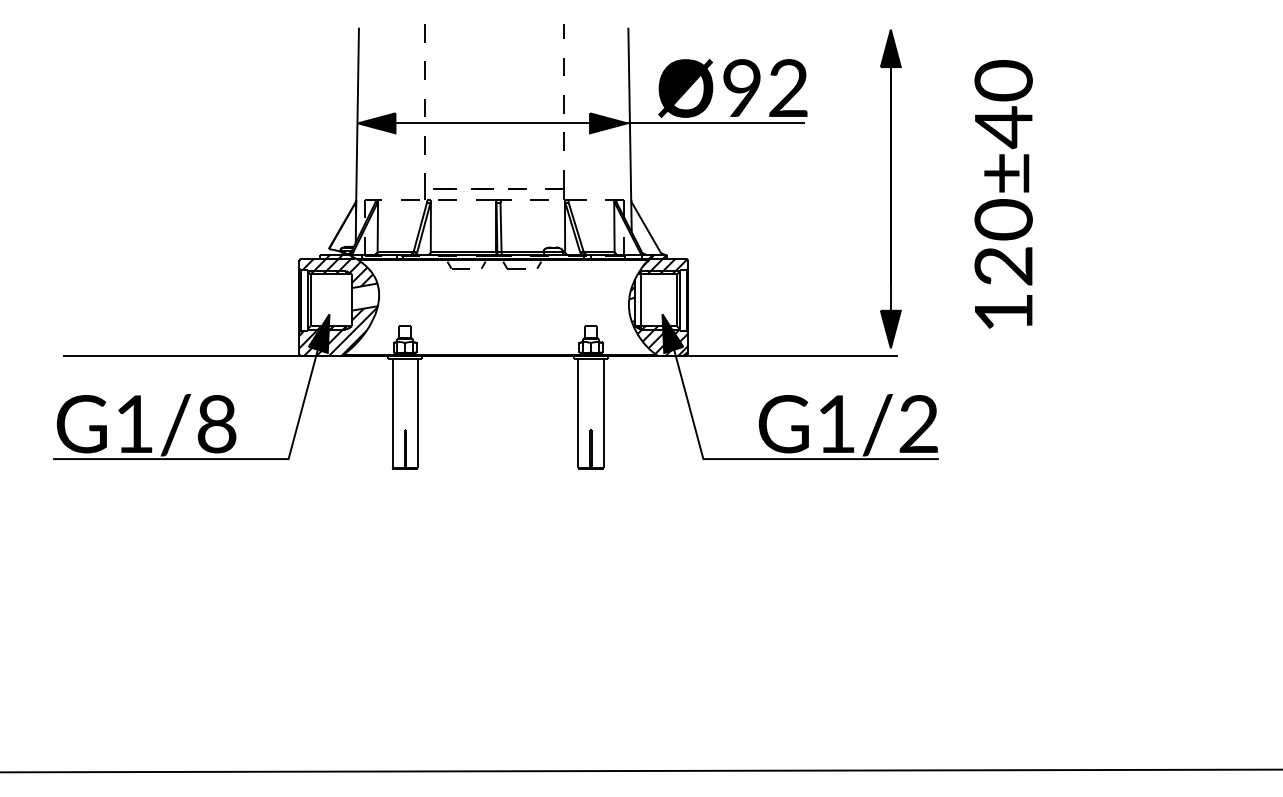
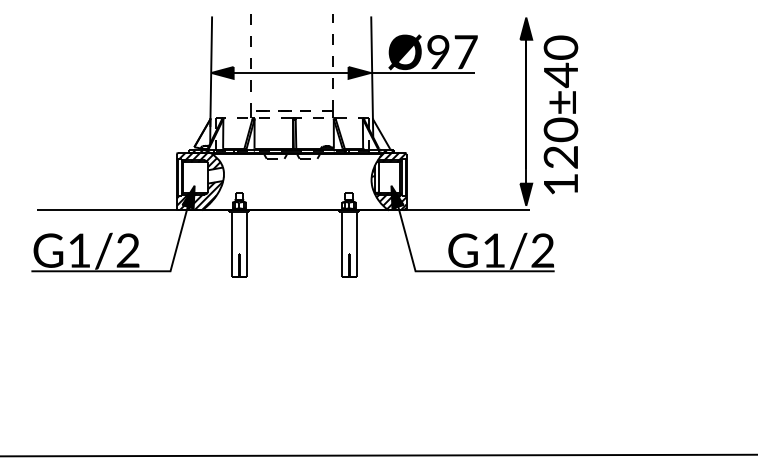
text: (787, 88) -> (465, 52), 92 -> 97
text: (1002, 193) -> (560, 114), moved
text: (215, 423) -> (127, 250), G1/8 -> G1/2

